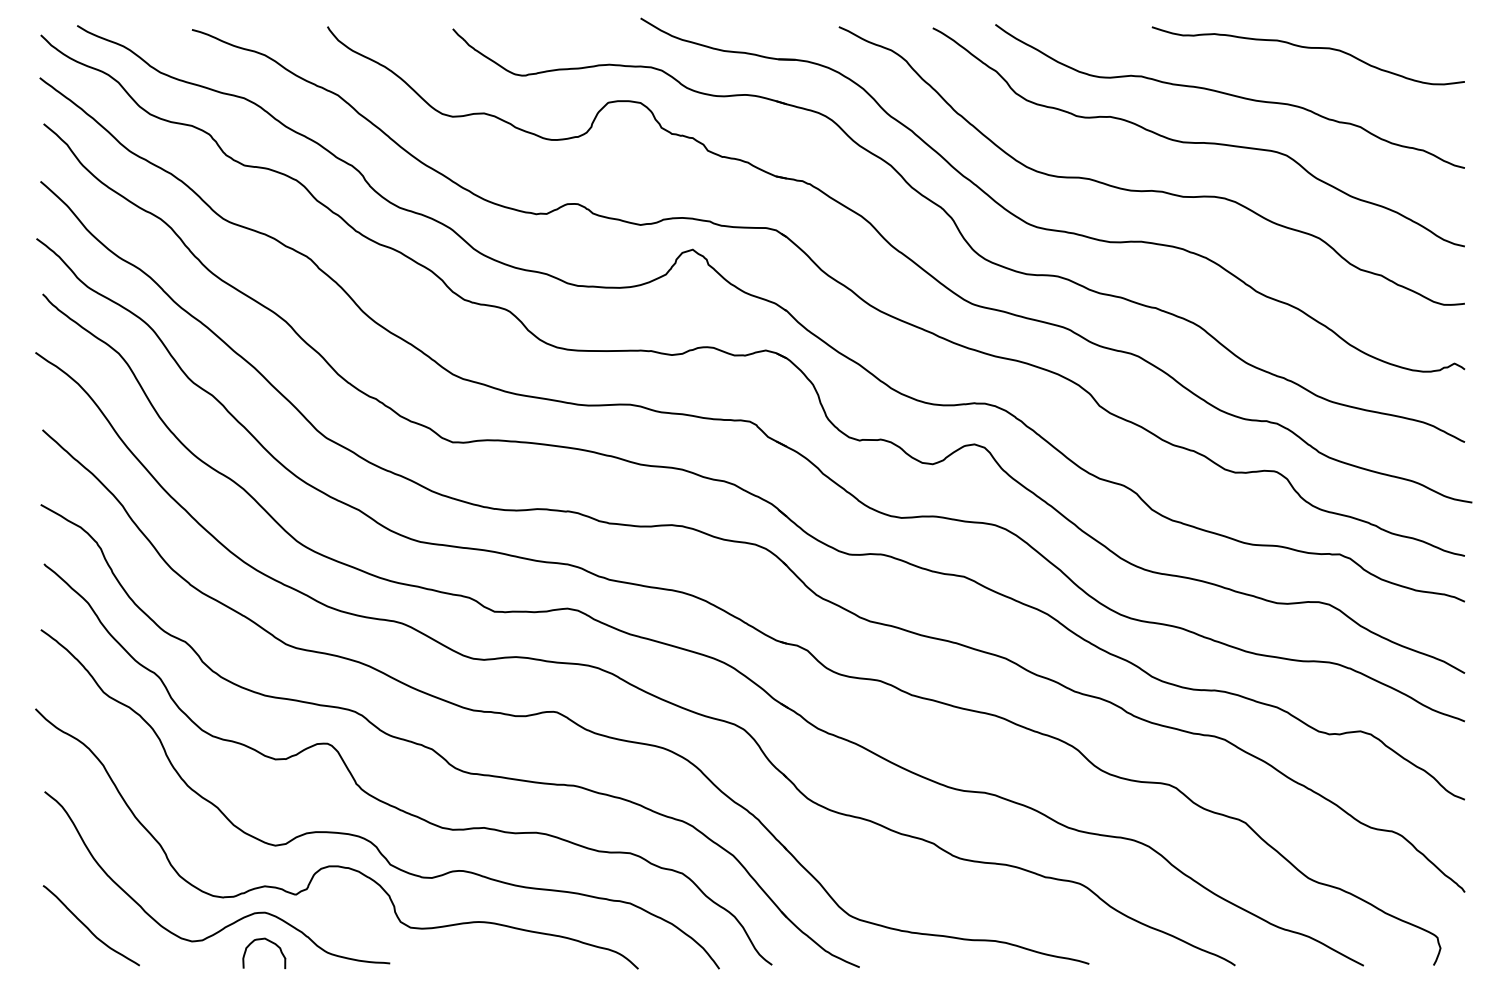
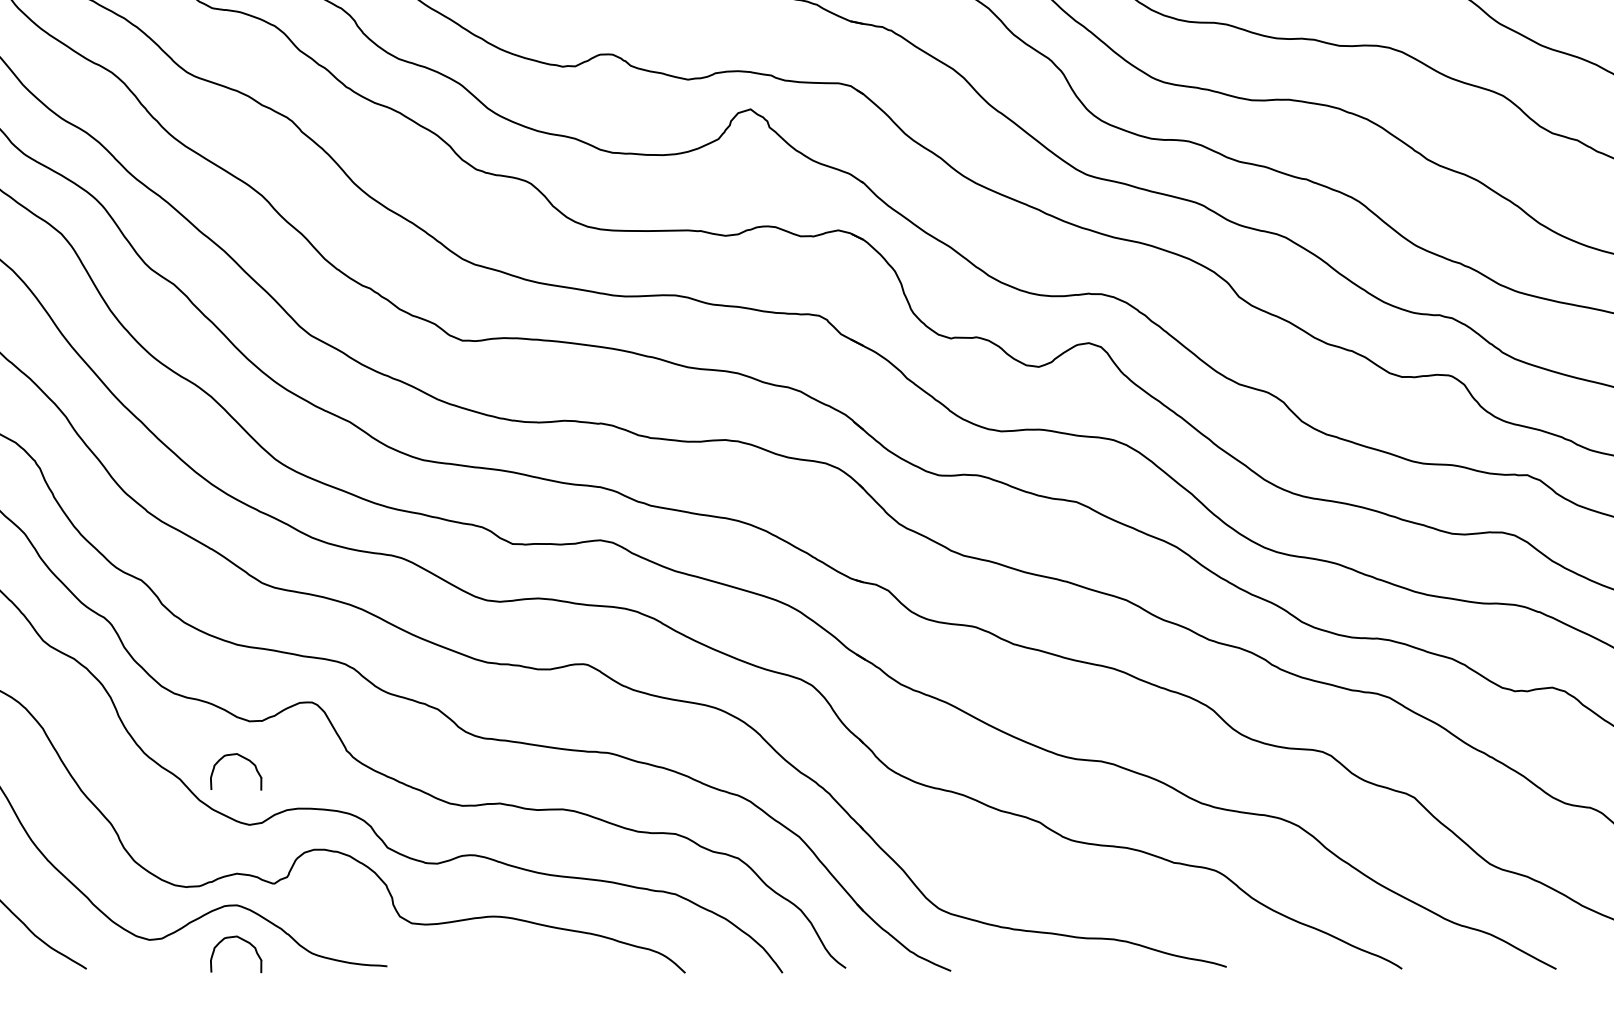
curve: (270, 790) -> (243, 758), added

